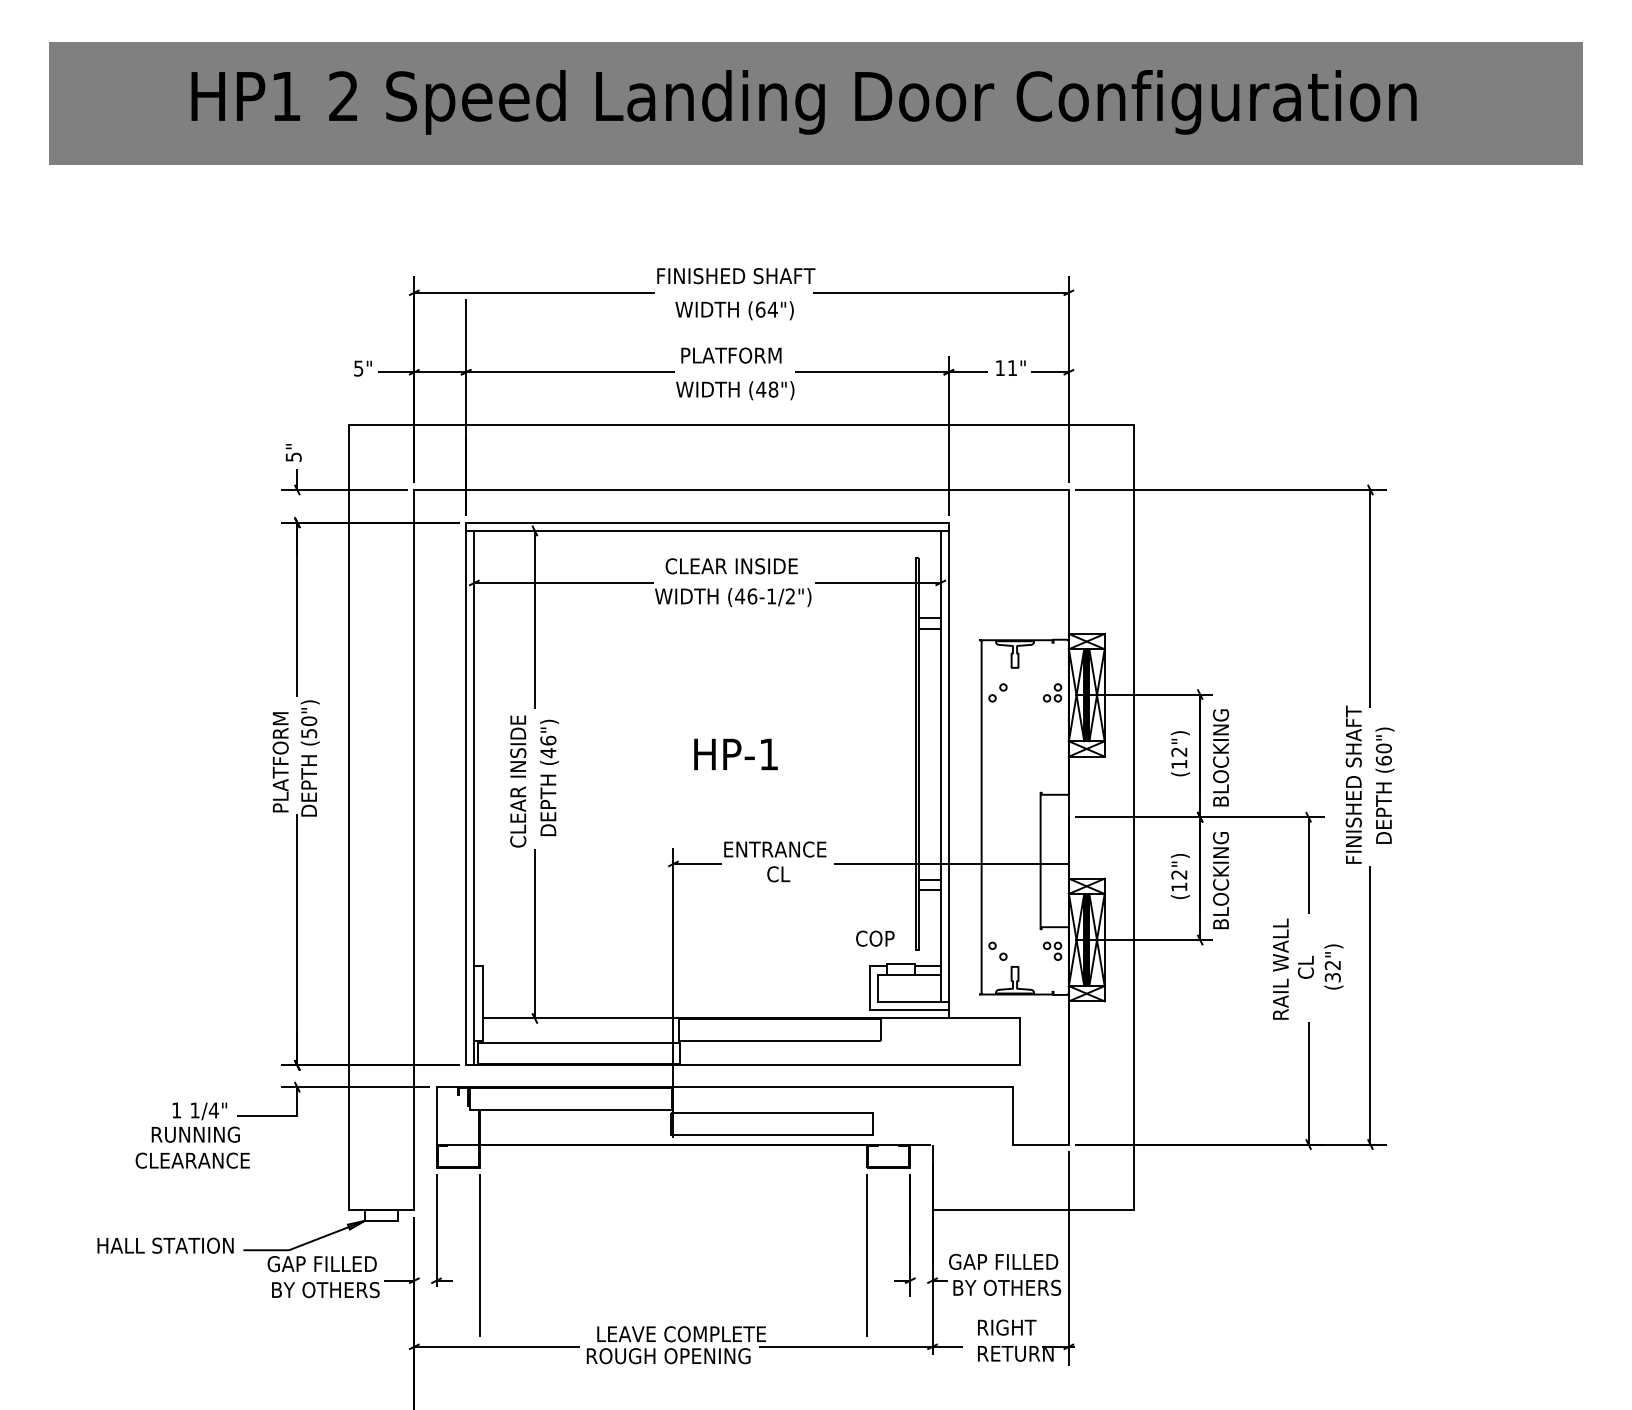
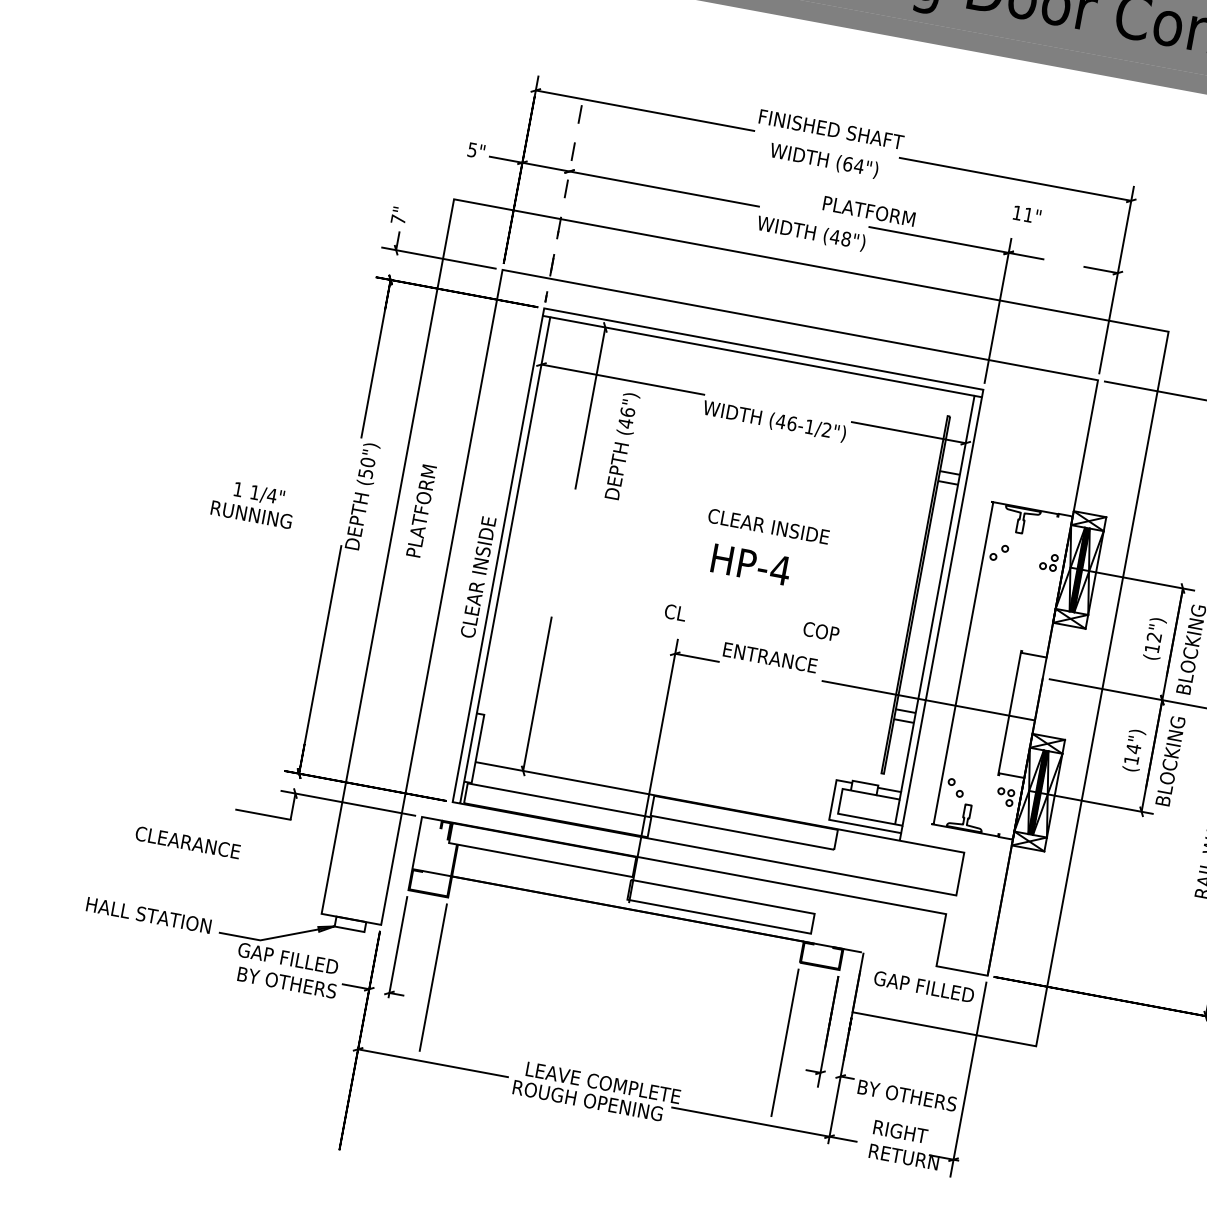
text: (731, 355) -> (869, 211), moved
text: (1010, 367) -> (1026, 214), moved
line: (466, 448) -> (557, 240), solid -> dashed
text: (293, 456) -> (398, 219), 5" -> 7"
text: (731, 566) -> (768, 526), moved
text: (768, 754) -> (780, 570), HP-1 -> HP-4
text: (280, 762) -> (421, 511), moved
text: (549, 777) -> (622, 445), moved
text: (518, 781) -> (478, 577), moved
text: (778, 874) -> (675, 612), moved
text: (1179, 874) -> (1133, 748), (12") -> (14")
text: (875, 938) -> (821, 631), moved
text: (195, 1122) -> (253, 503), moved
text: (1003, 1261) -> (924, 986), moved

